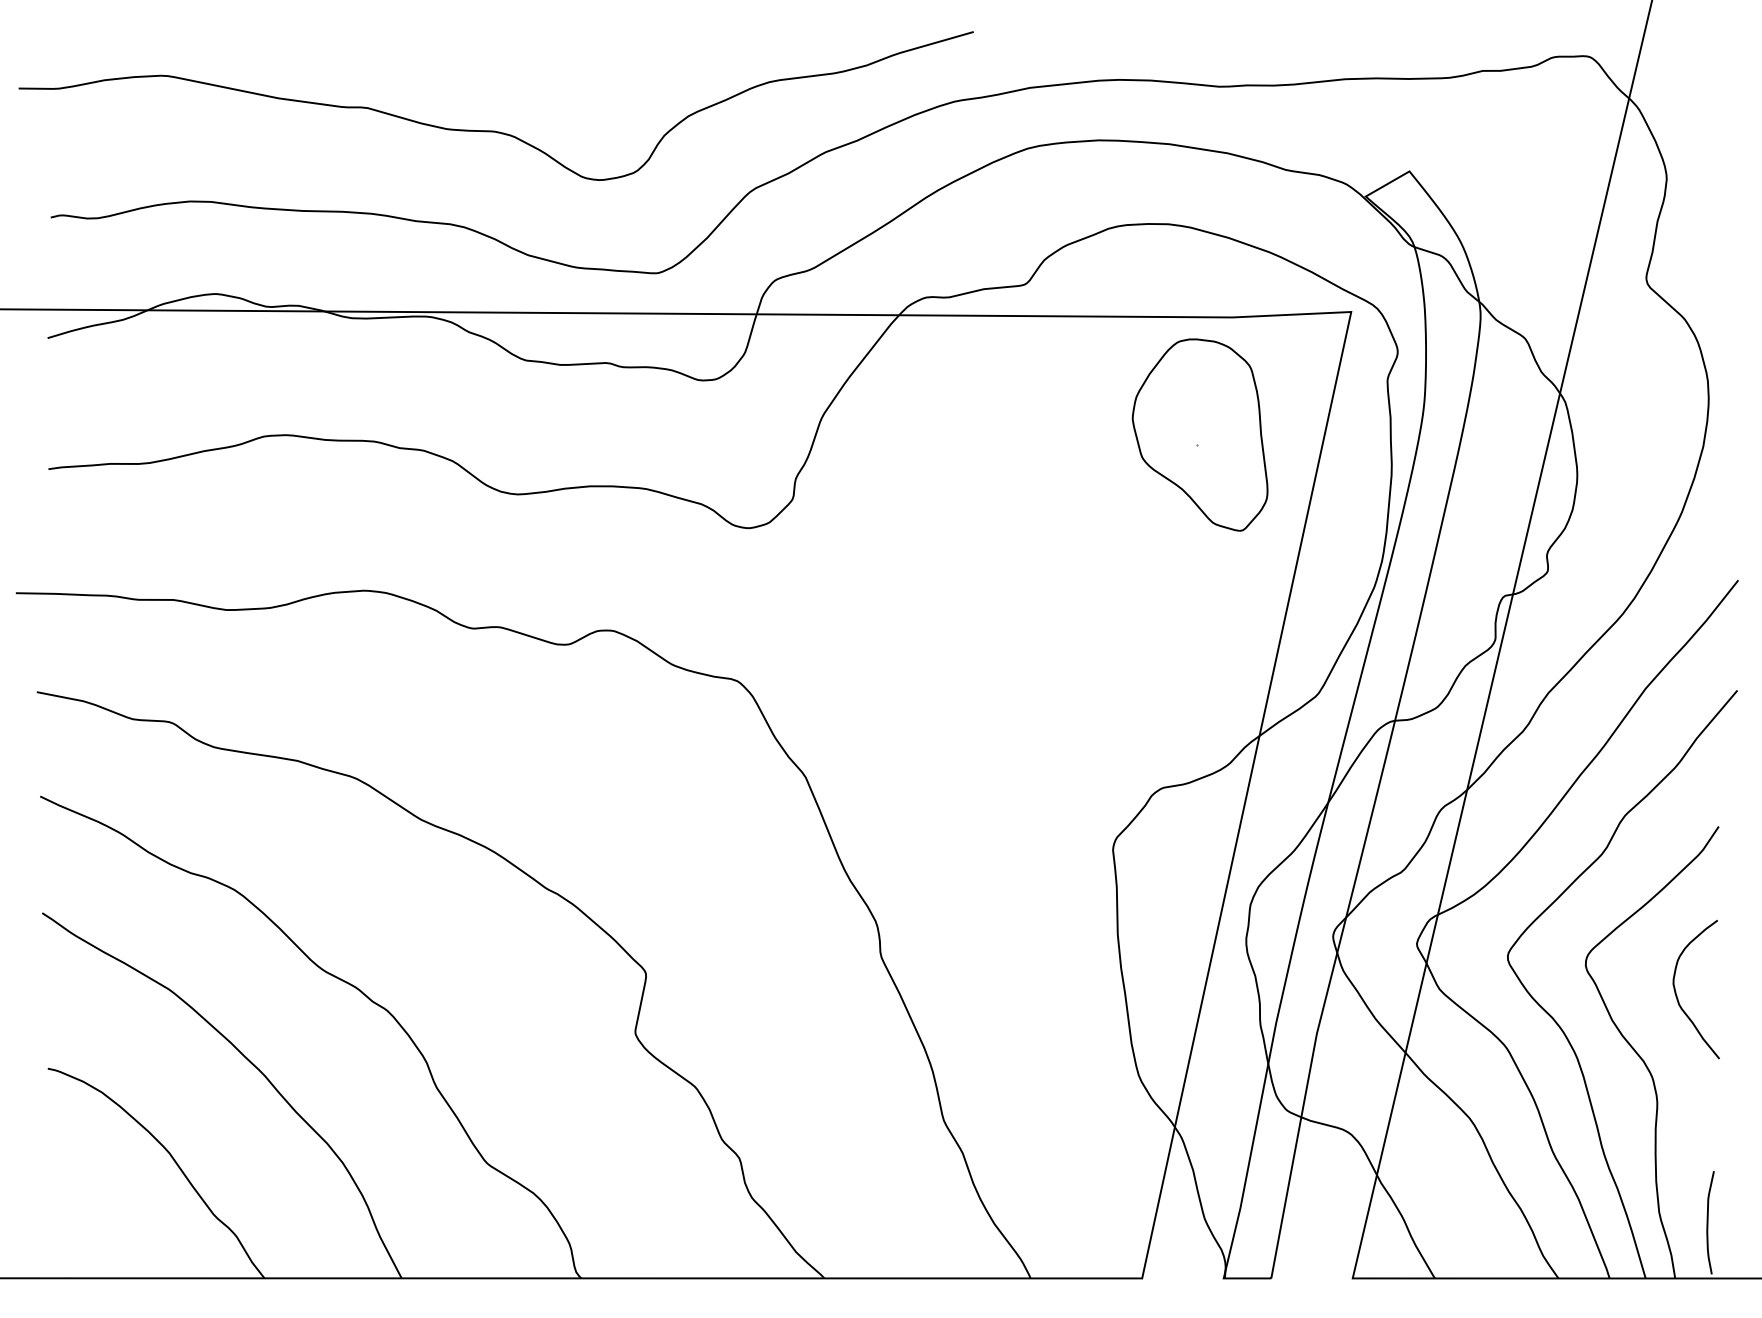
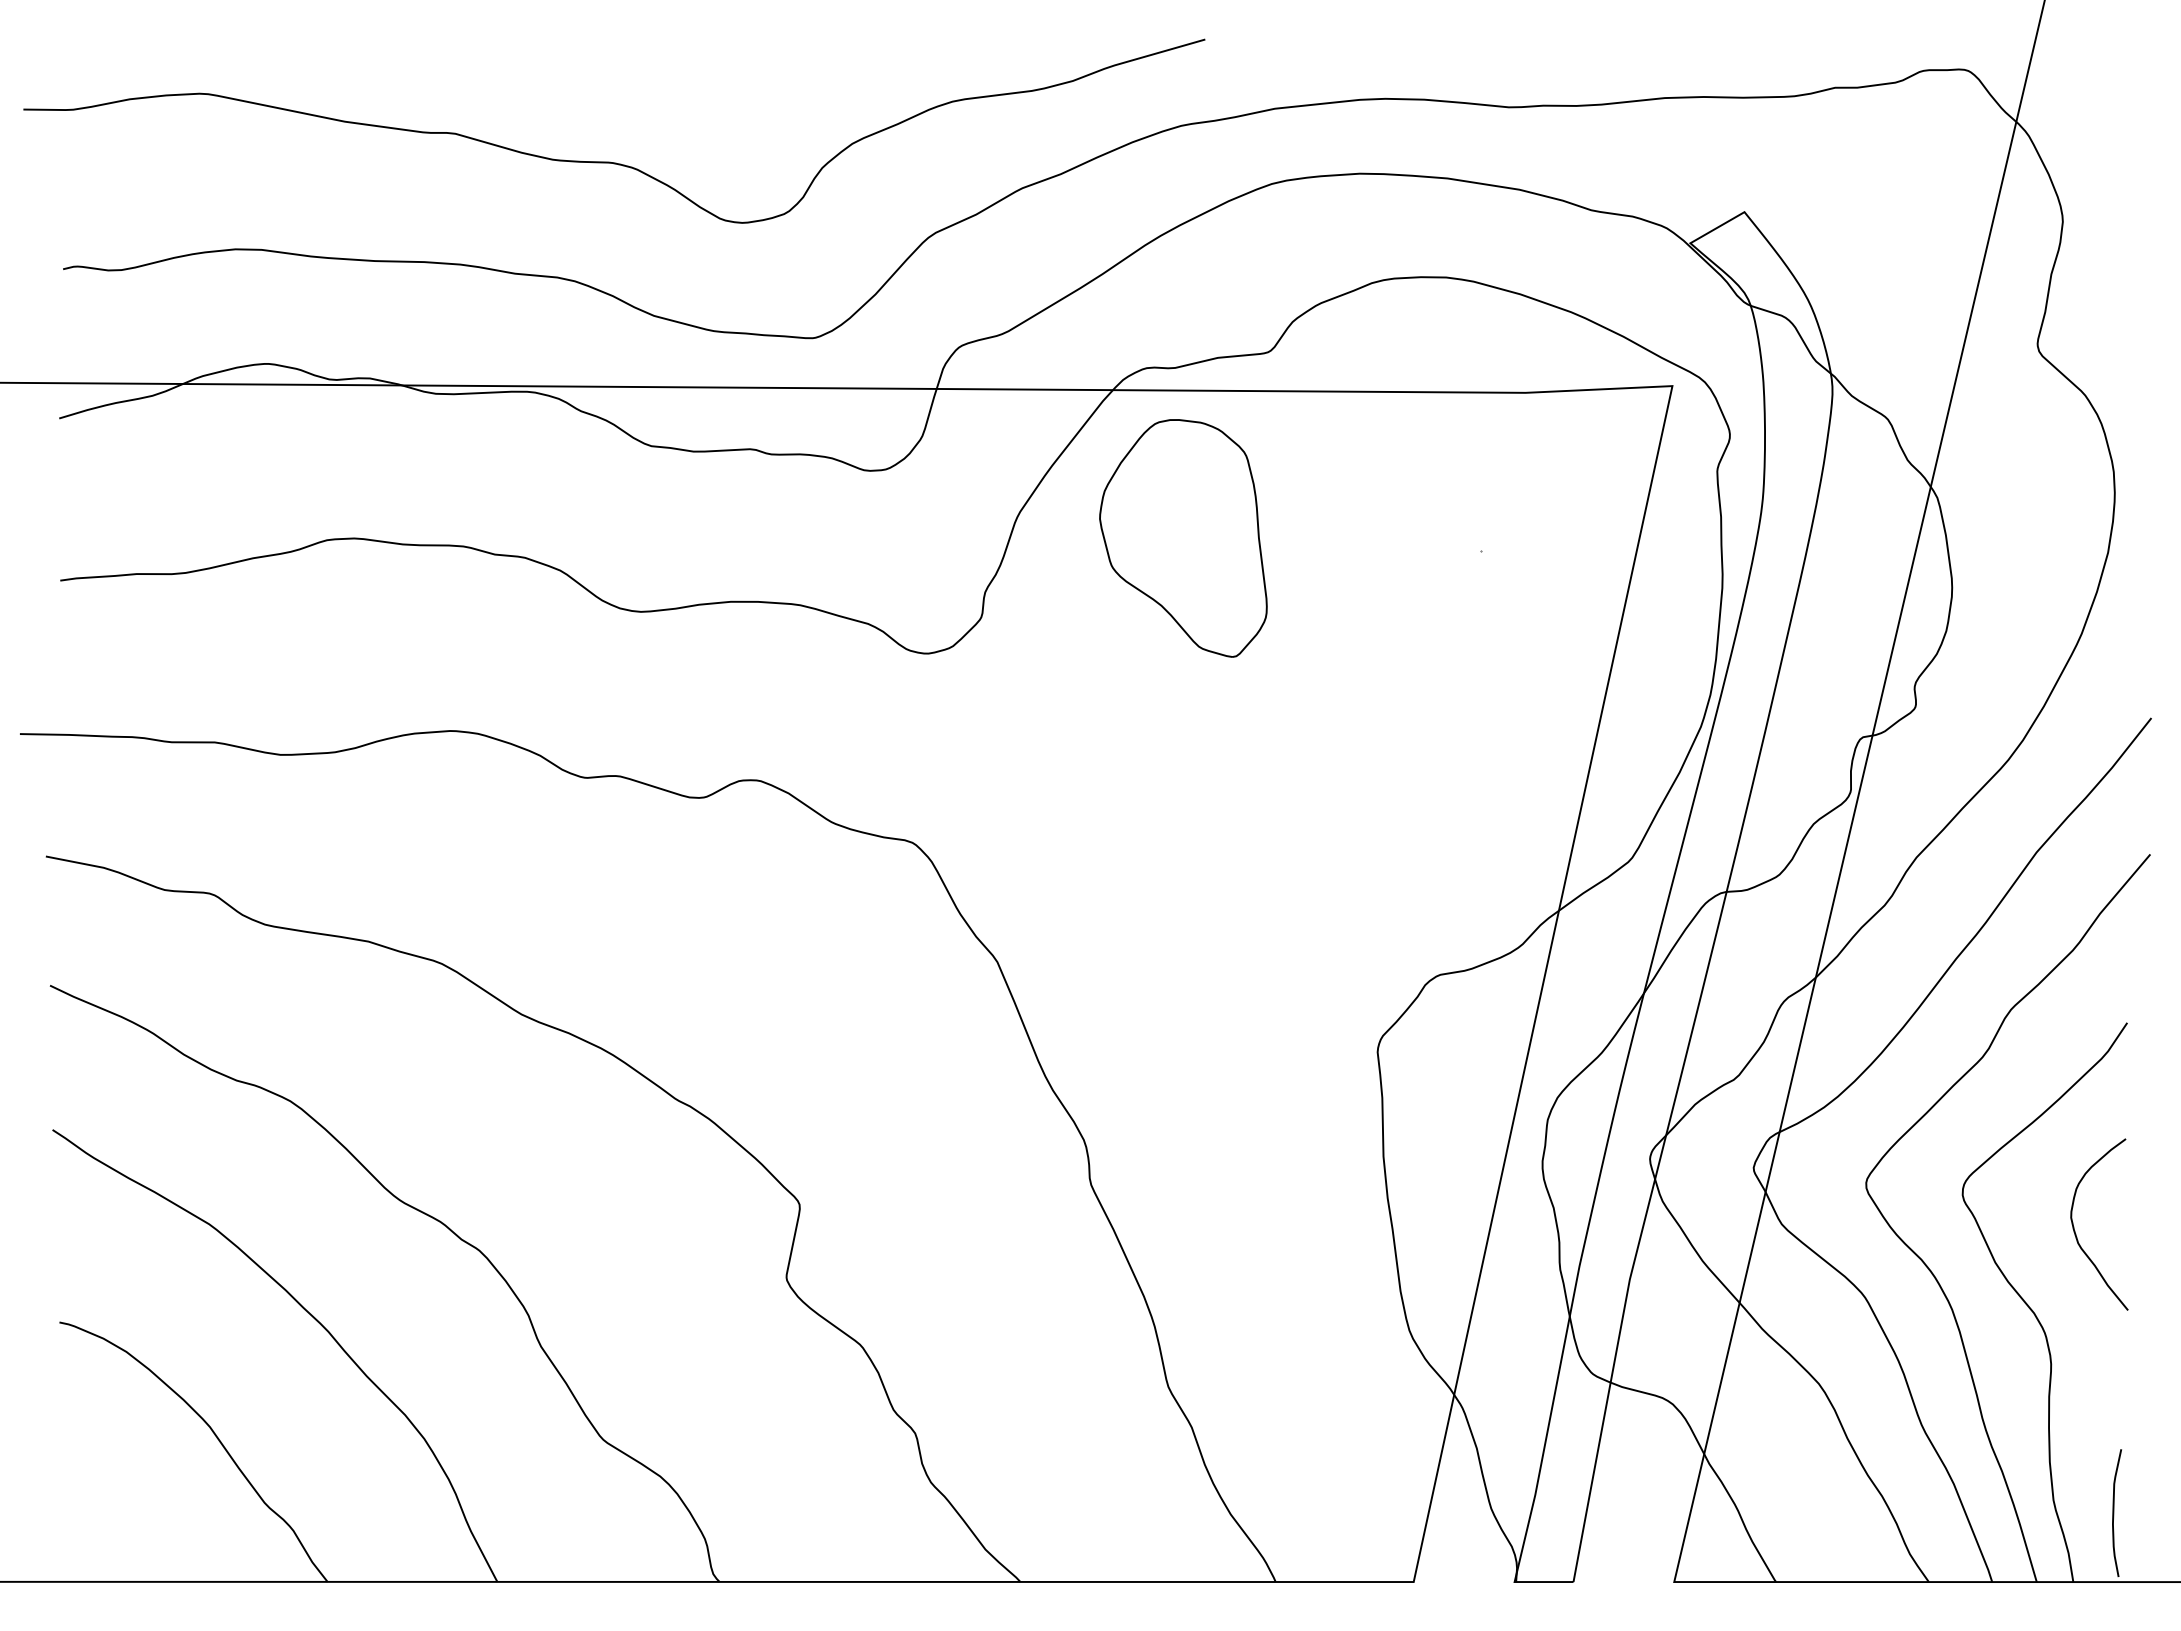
part: (1200, 435) -> (1183, 538), moved

